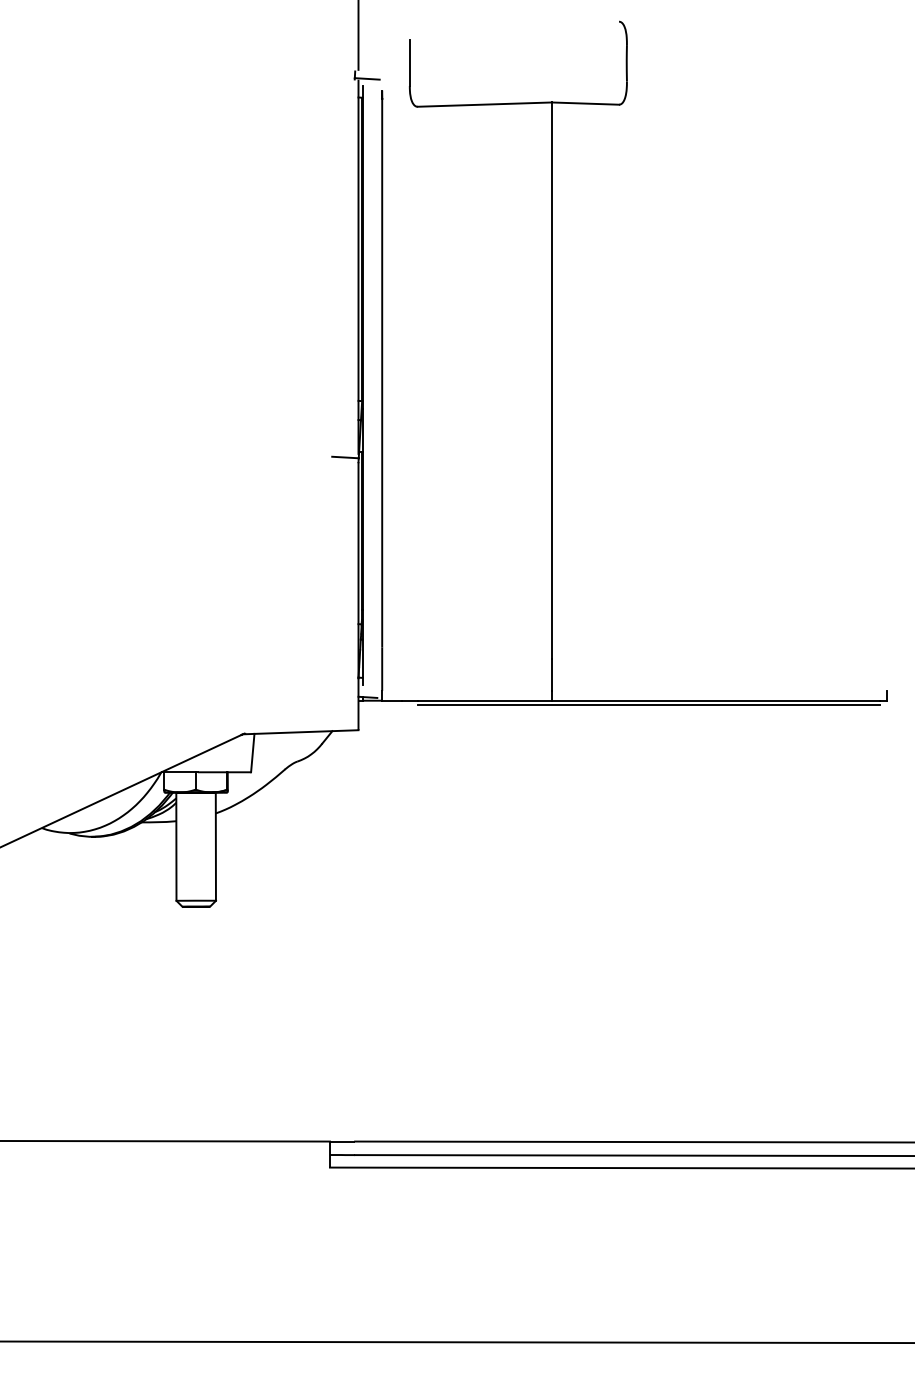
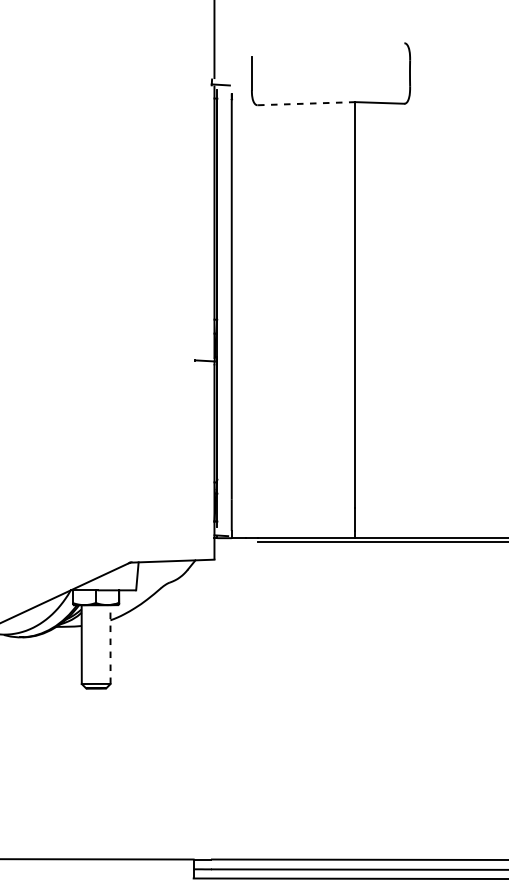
line: (484, 104) -> (306, 103), solid -> dashed
line: (215, 846) -> (110, 644), solid -> dashed

